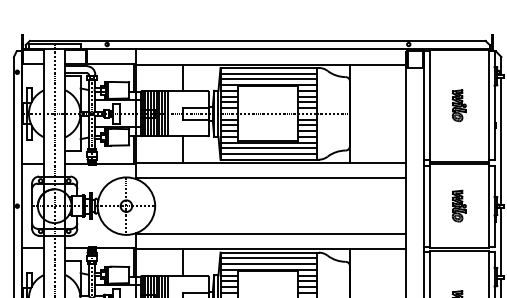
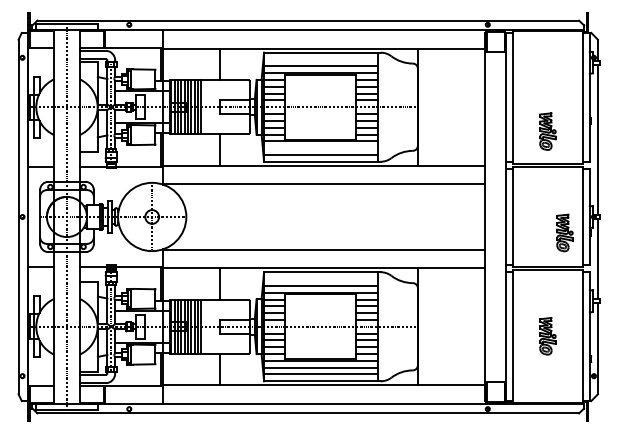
line: (268, 73) -> (321, 59), removed
part: (458, 105) -> (547, 131), moved
line: (268, 148) -> (321, 148), removed
part: (458, 205) -> (564, 232), moved
line: (268, 258) -> (321, 279), removed

